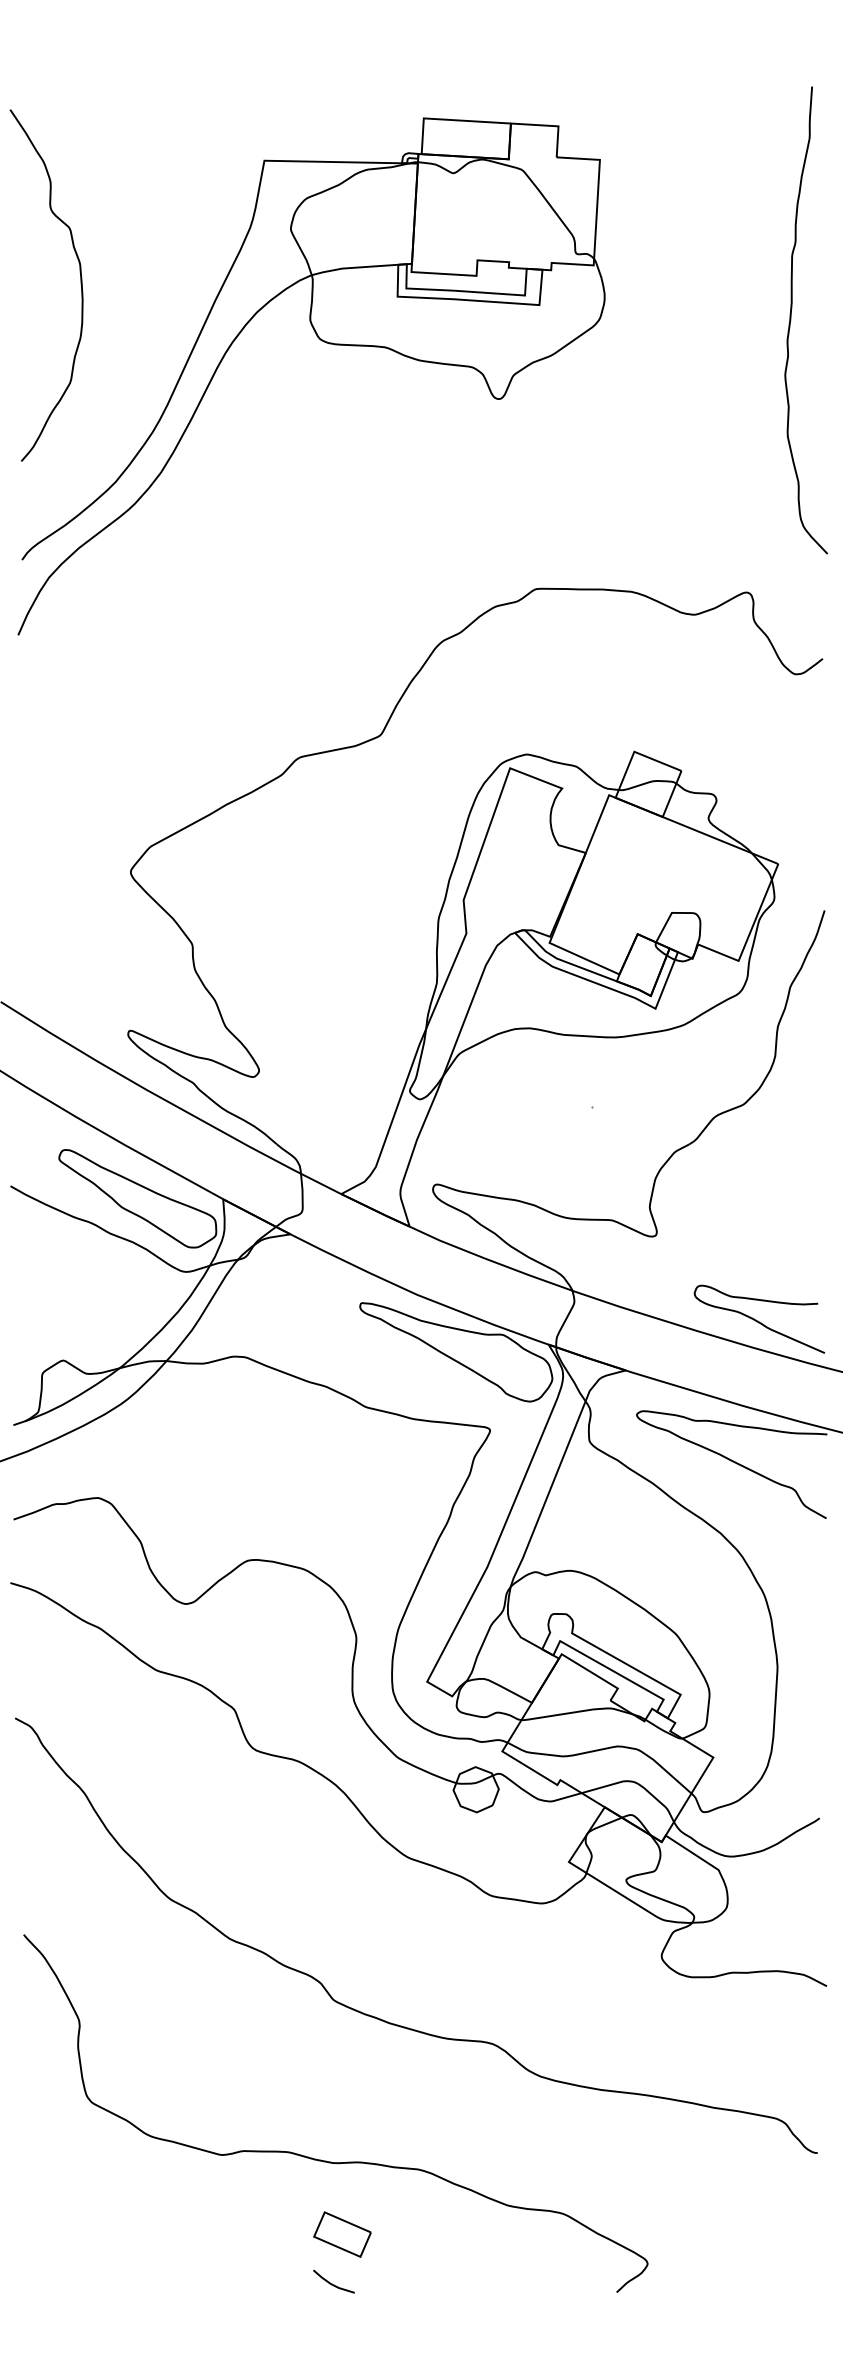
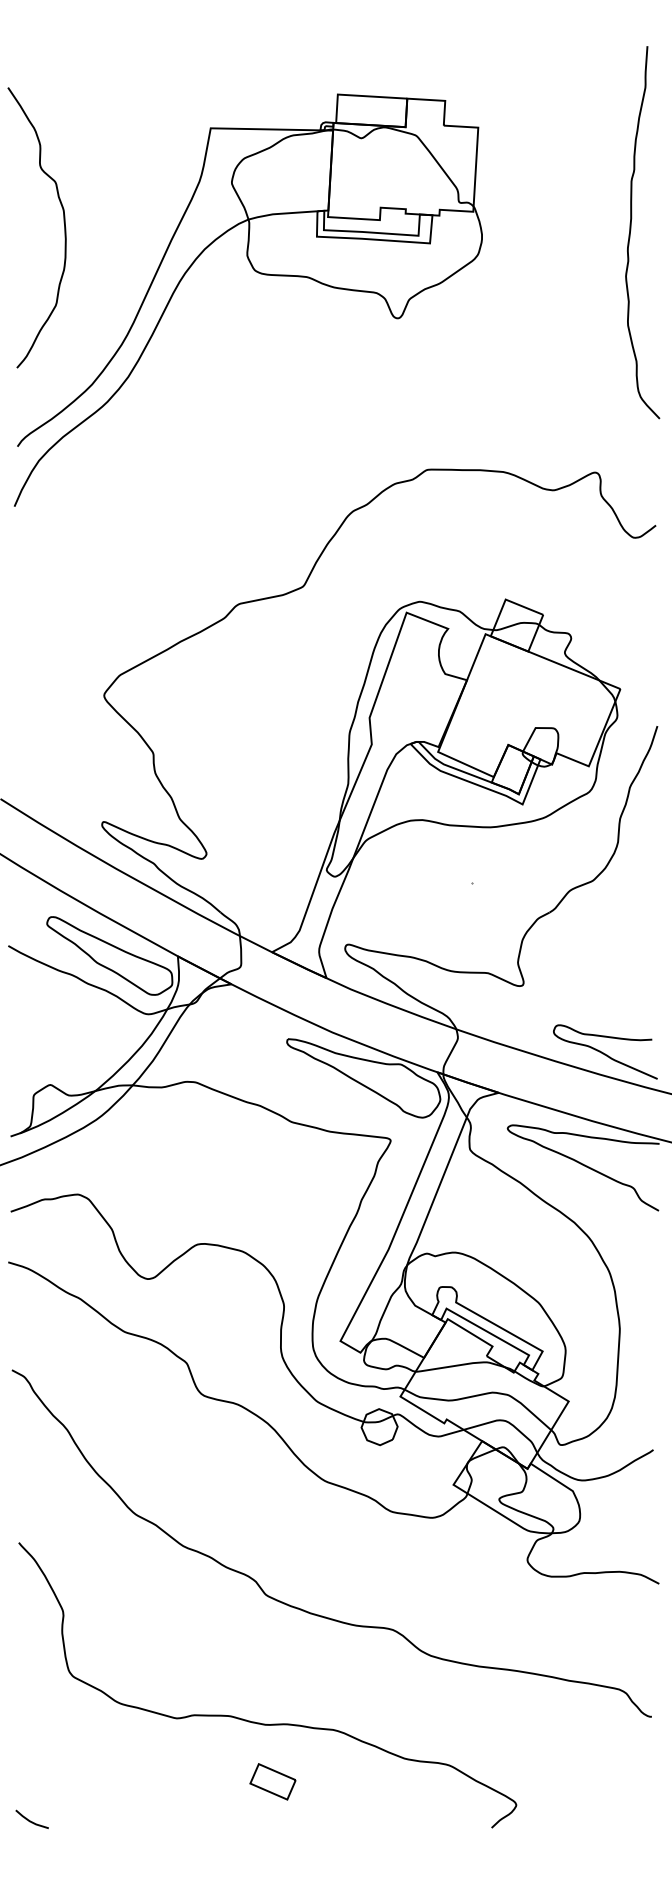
curve: (792, 317) -> (631, 230), moved
line: (330, 2281) -> (29, 1819), moved

